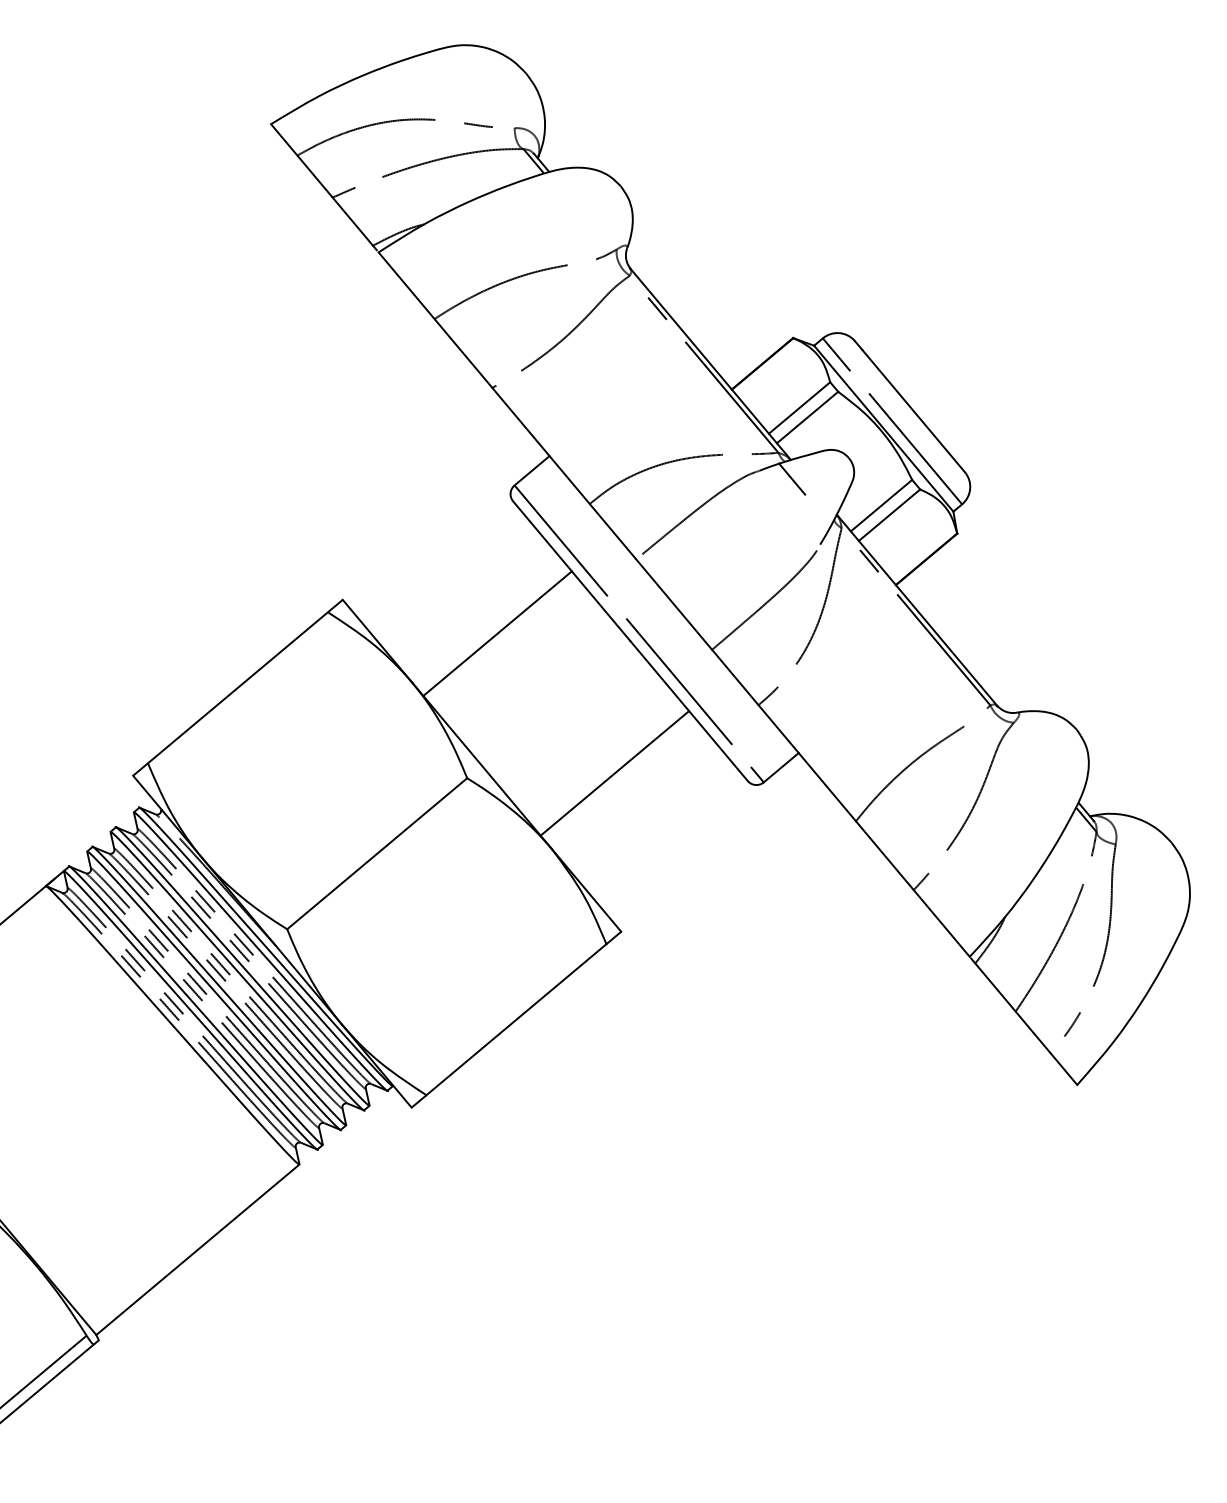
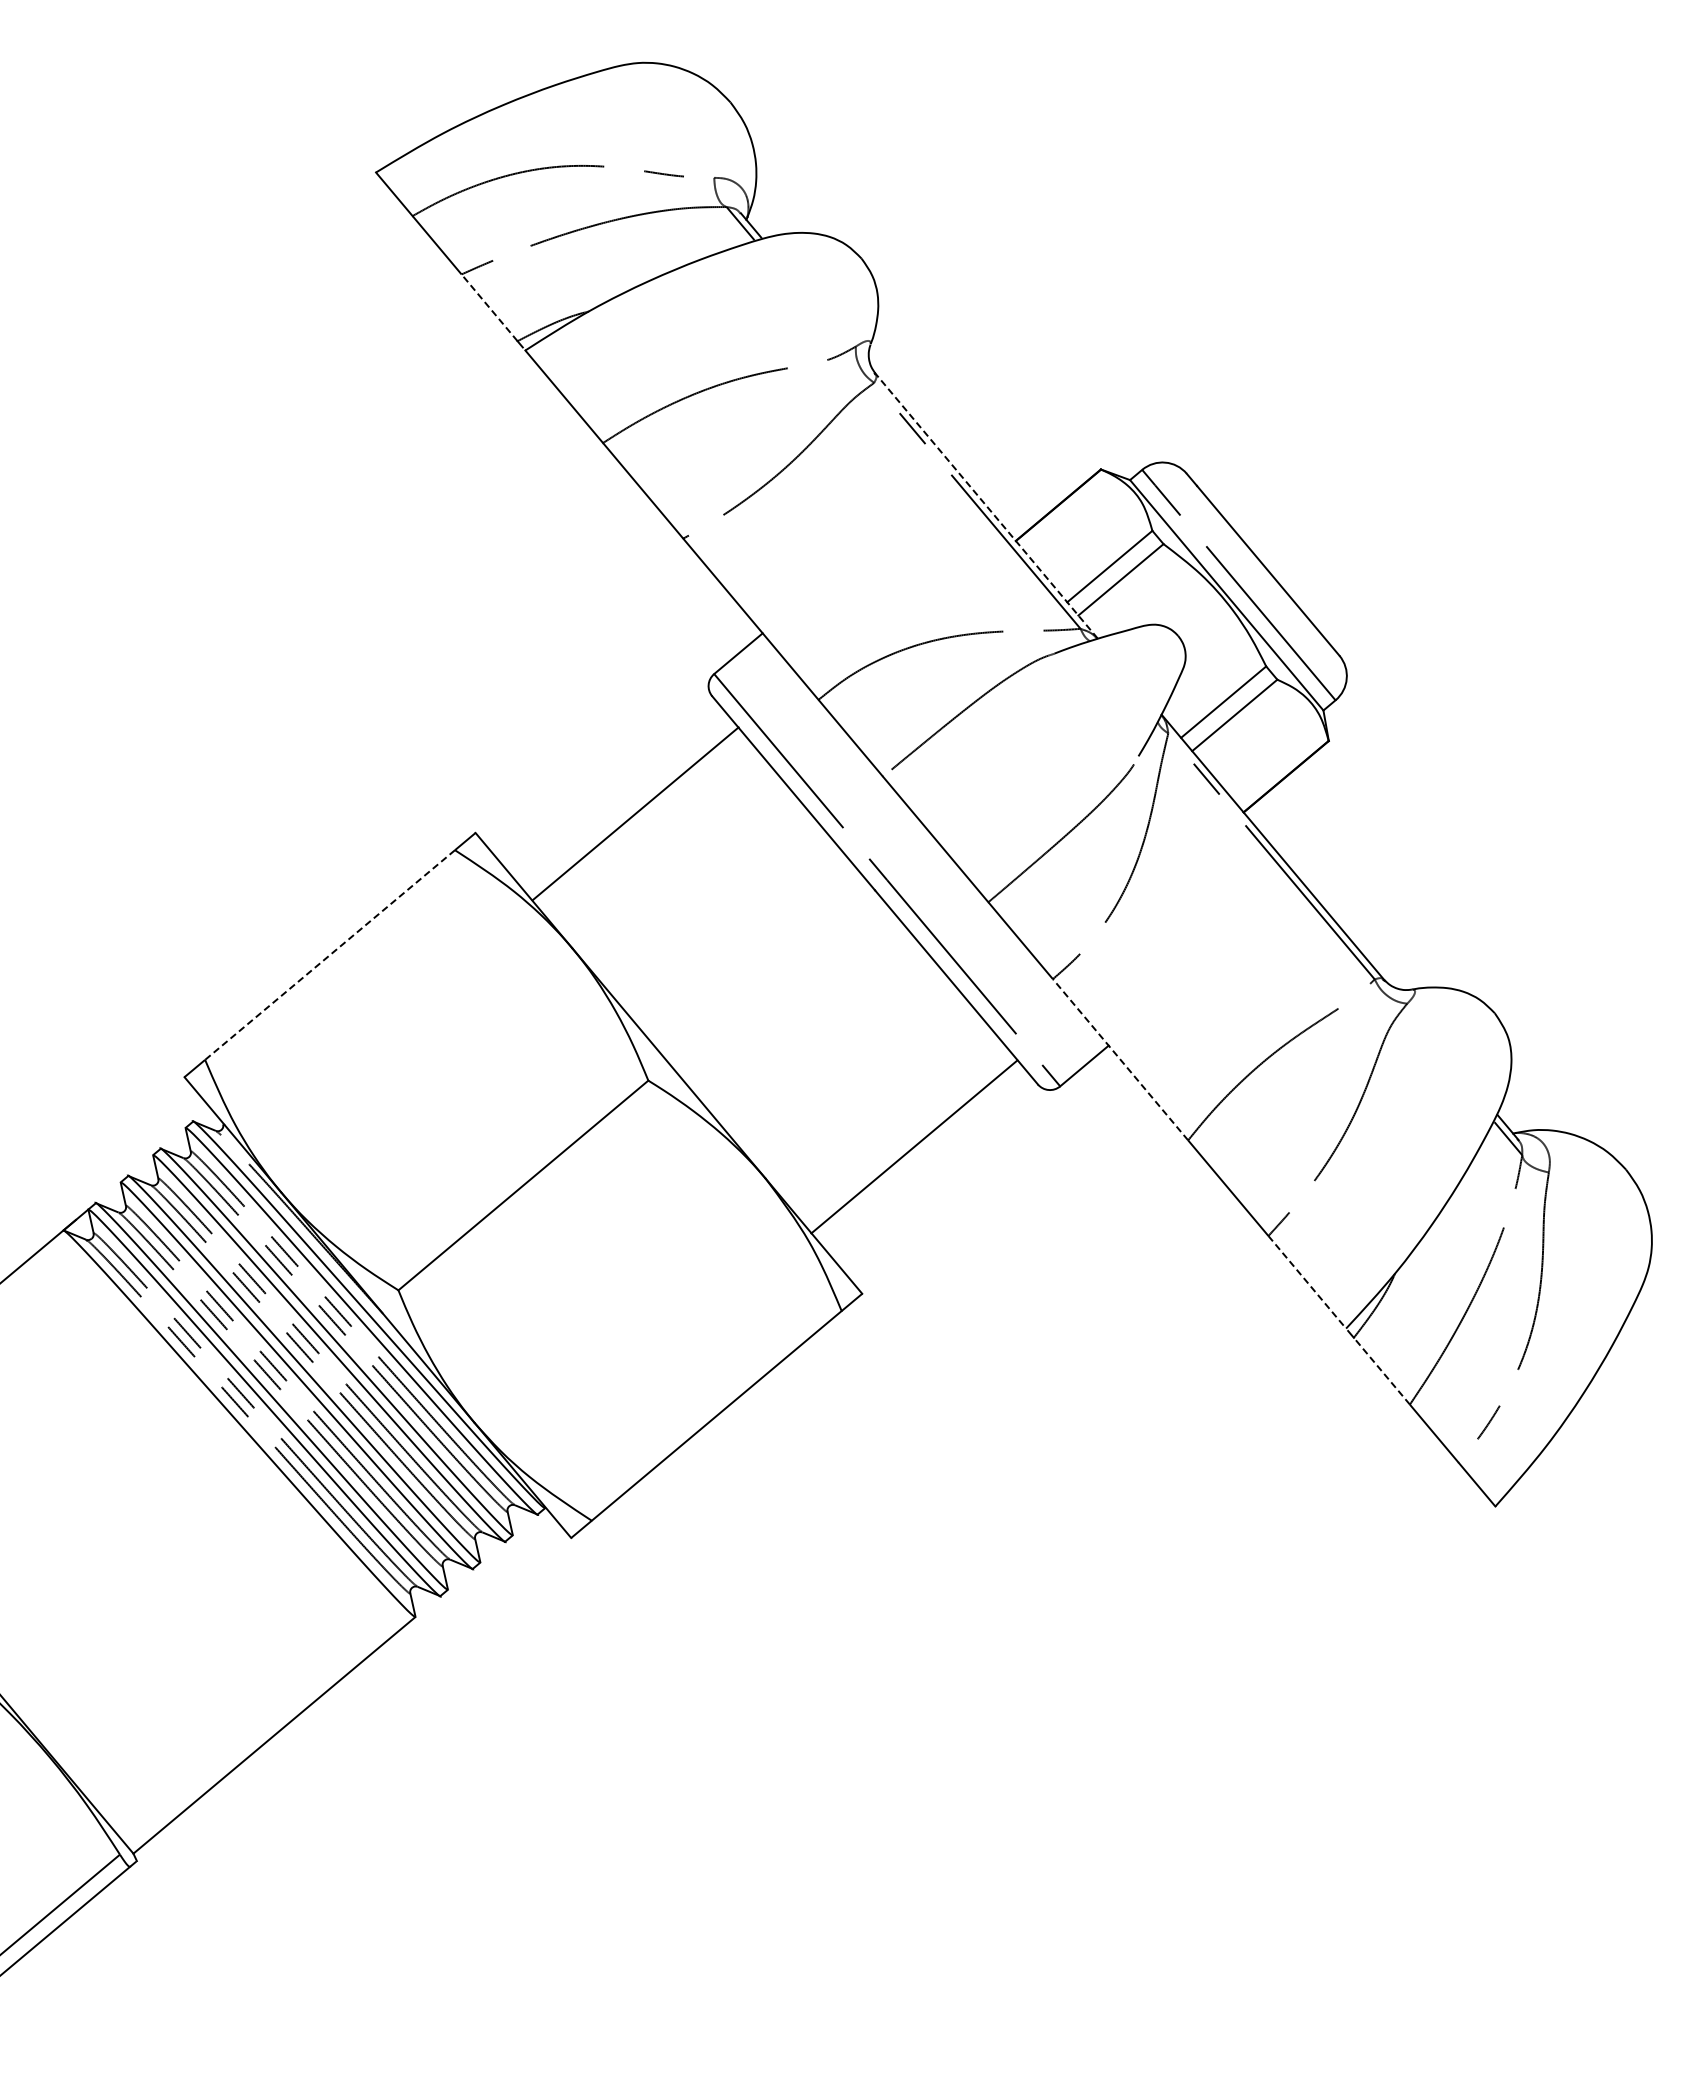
line: (352, 221) -> (489, 307), solid -> dashed
line: (710, 364) -> (986, 505), solid -> dashed
line: (792, 478) -> (1099, 664), removed
line: (497, 633) -> (635, 813), moved
line: (237, 688) -> (329, 955), solid -> dashed
line: (807, 763) -> (1120, 1059), solid -> dashed
line: (614, 773) -> (914, 1146), moved
line: (941, 923) -> (1307, 1282), solid -> dashed
line: (995, 987) -> (1381, 1371), solid -> dashed

